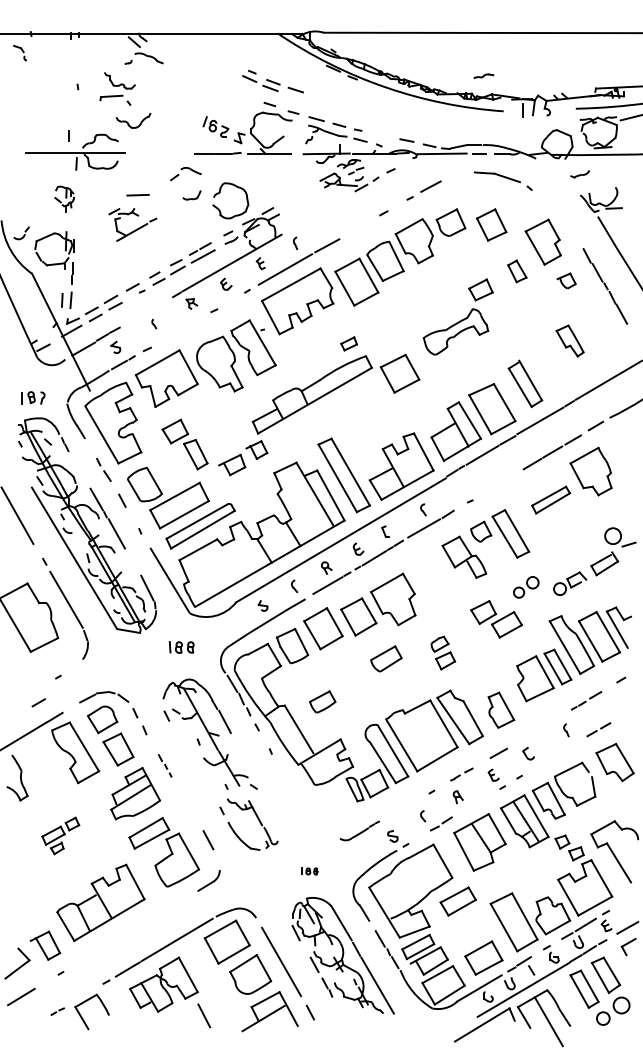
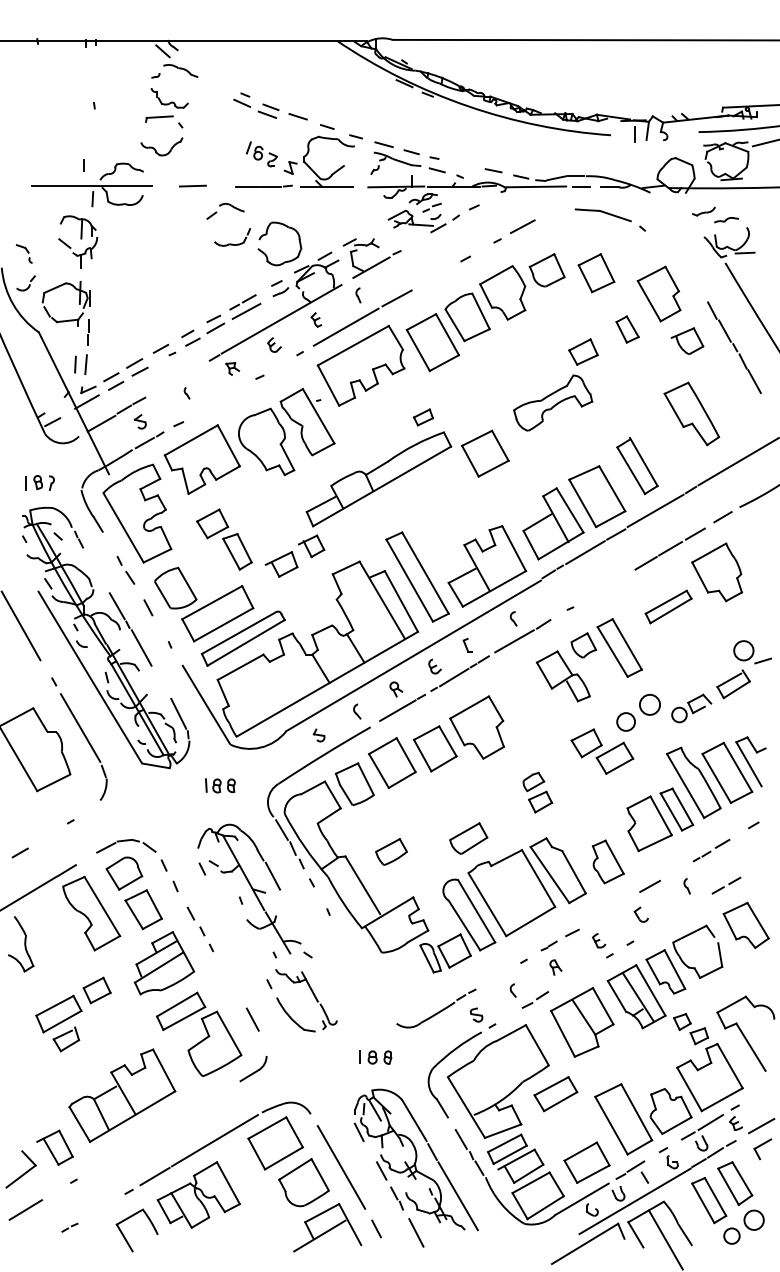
part: (19, 53) -> (23, 254), moved
part: (483, 75) -> (726, 219), moved
part: (272, 81) -> (269, 106), moved
part: (117, 88) -> (166, 107), moved
line: (137, 195) -> (192, 186), moved
part: (191, 195) -> (232, 237), size x1.67
part: (64, 199) -> (78, 242), size x1.67
part: (132, 224) -> (371, 258), moved
part: (566, 280) -> (687, 340), size x1.43
part: (569, 340) -> (690, 413), size x1.67
part: (525, 587) -> (637, 713), size x1.43
part: (386, 658) -> (468, 838), moved
line: (38, 702) -> (19, 852), moved
line: (498, 752) -> (649, 885), moved
part: (164, 765) -> (199, 929), size x1.67
part: (461, 774) -> (559, 939), size x1.43
part: (359, 830) -> (436, 1007), size x1.67
part: (60, 835) -> (73, 1013), size x1.67
part: (309, 871) -> (375, 1057), size x1.67
line: (204, 1015) -> (416, 1232), moved
part: (83, 1018) -> (126, 1238), moved

